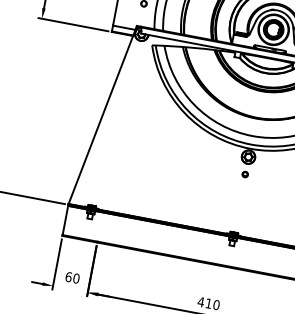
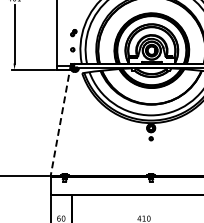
line: (102, 114) -> (60, 119), solid -> dashed

